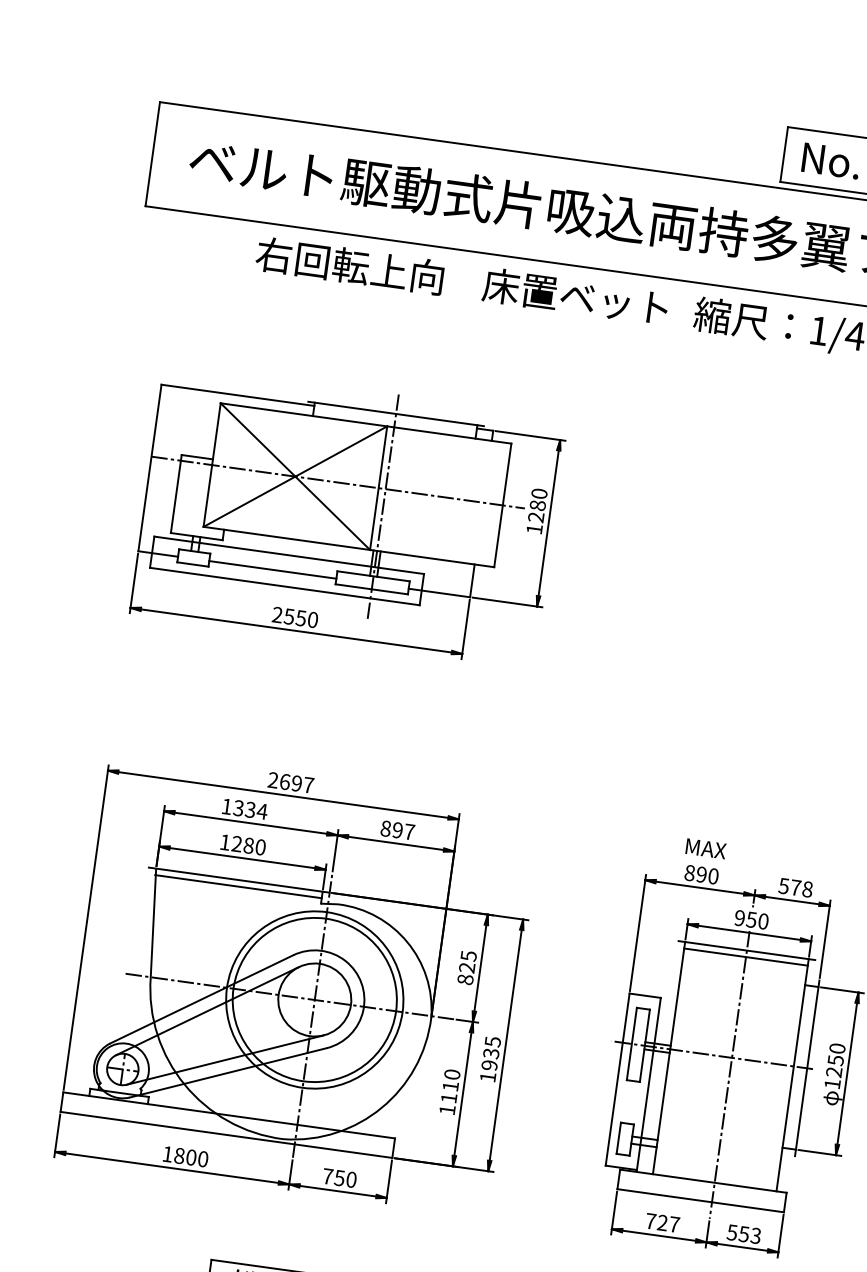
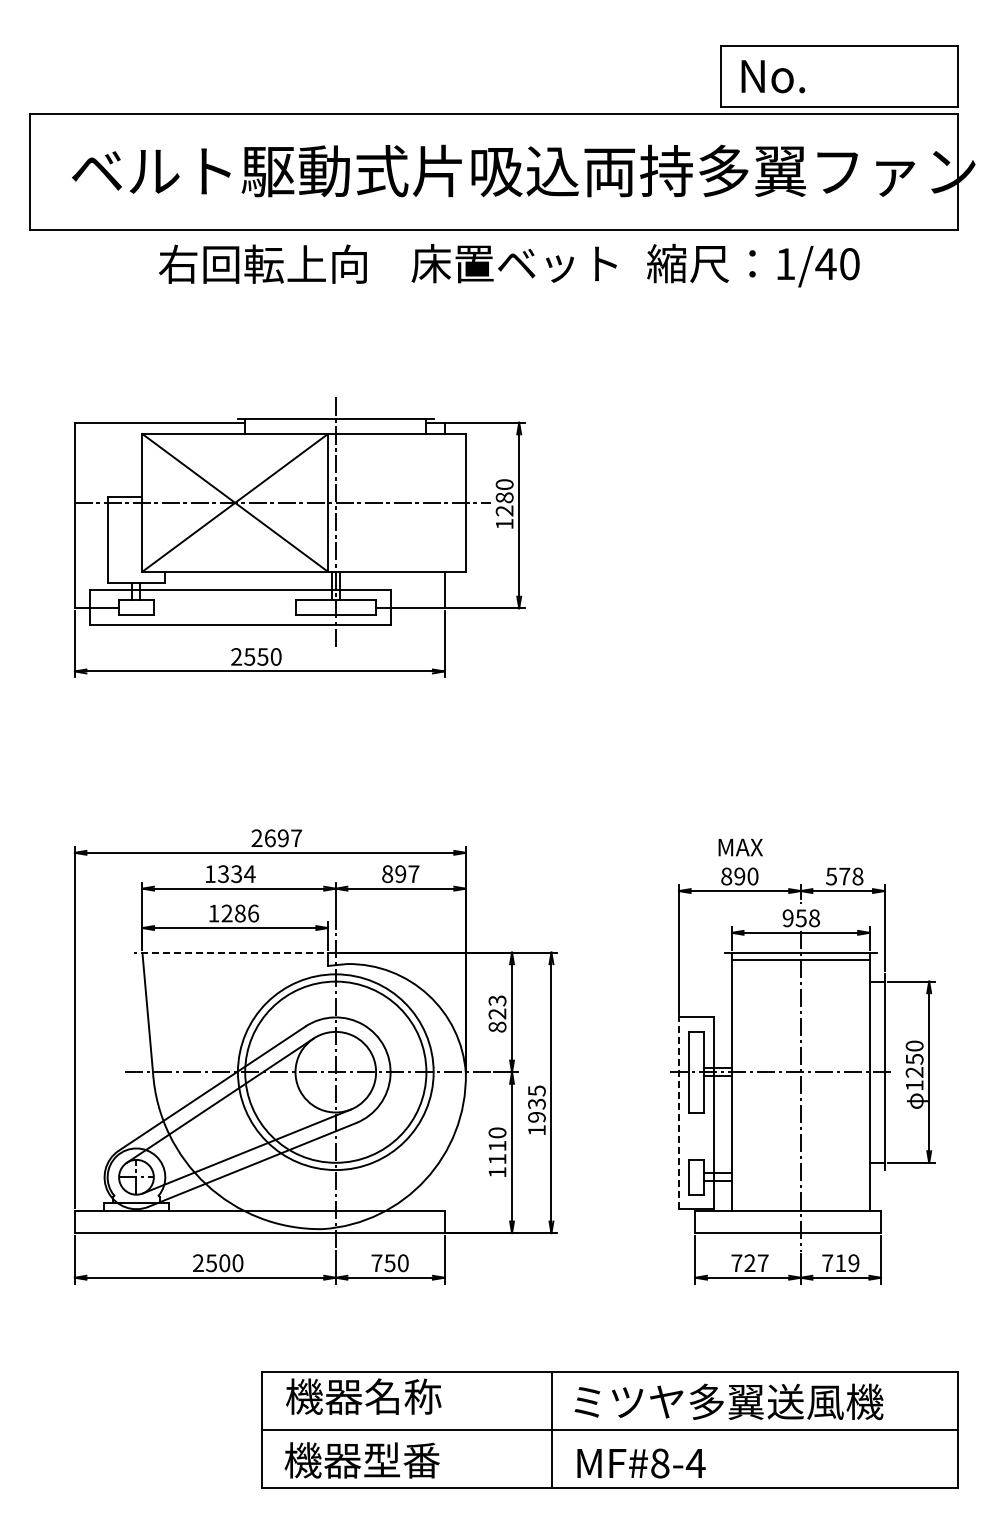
line: (272, 570) -> (224, 608), removed
text: (260, 847) -> (253, 913), 1280 -> 1286
line: (238, 879) -> (234, 952), solid -> dashed
line: (237, 886) -> (234, 959), removed
text: (763, 921) -> (814, 918), 950 -> 958
text: (467, 955) -> (496, 1000), 825 -> 823
line: (618, 1079) -> (679, 1113), solid -> dashed
text: (174, 1154) -> (205, 1262), 1800 -> 2500
text: (743, 1234) -> (840, 1263), 553 -> 719

